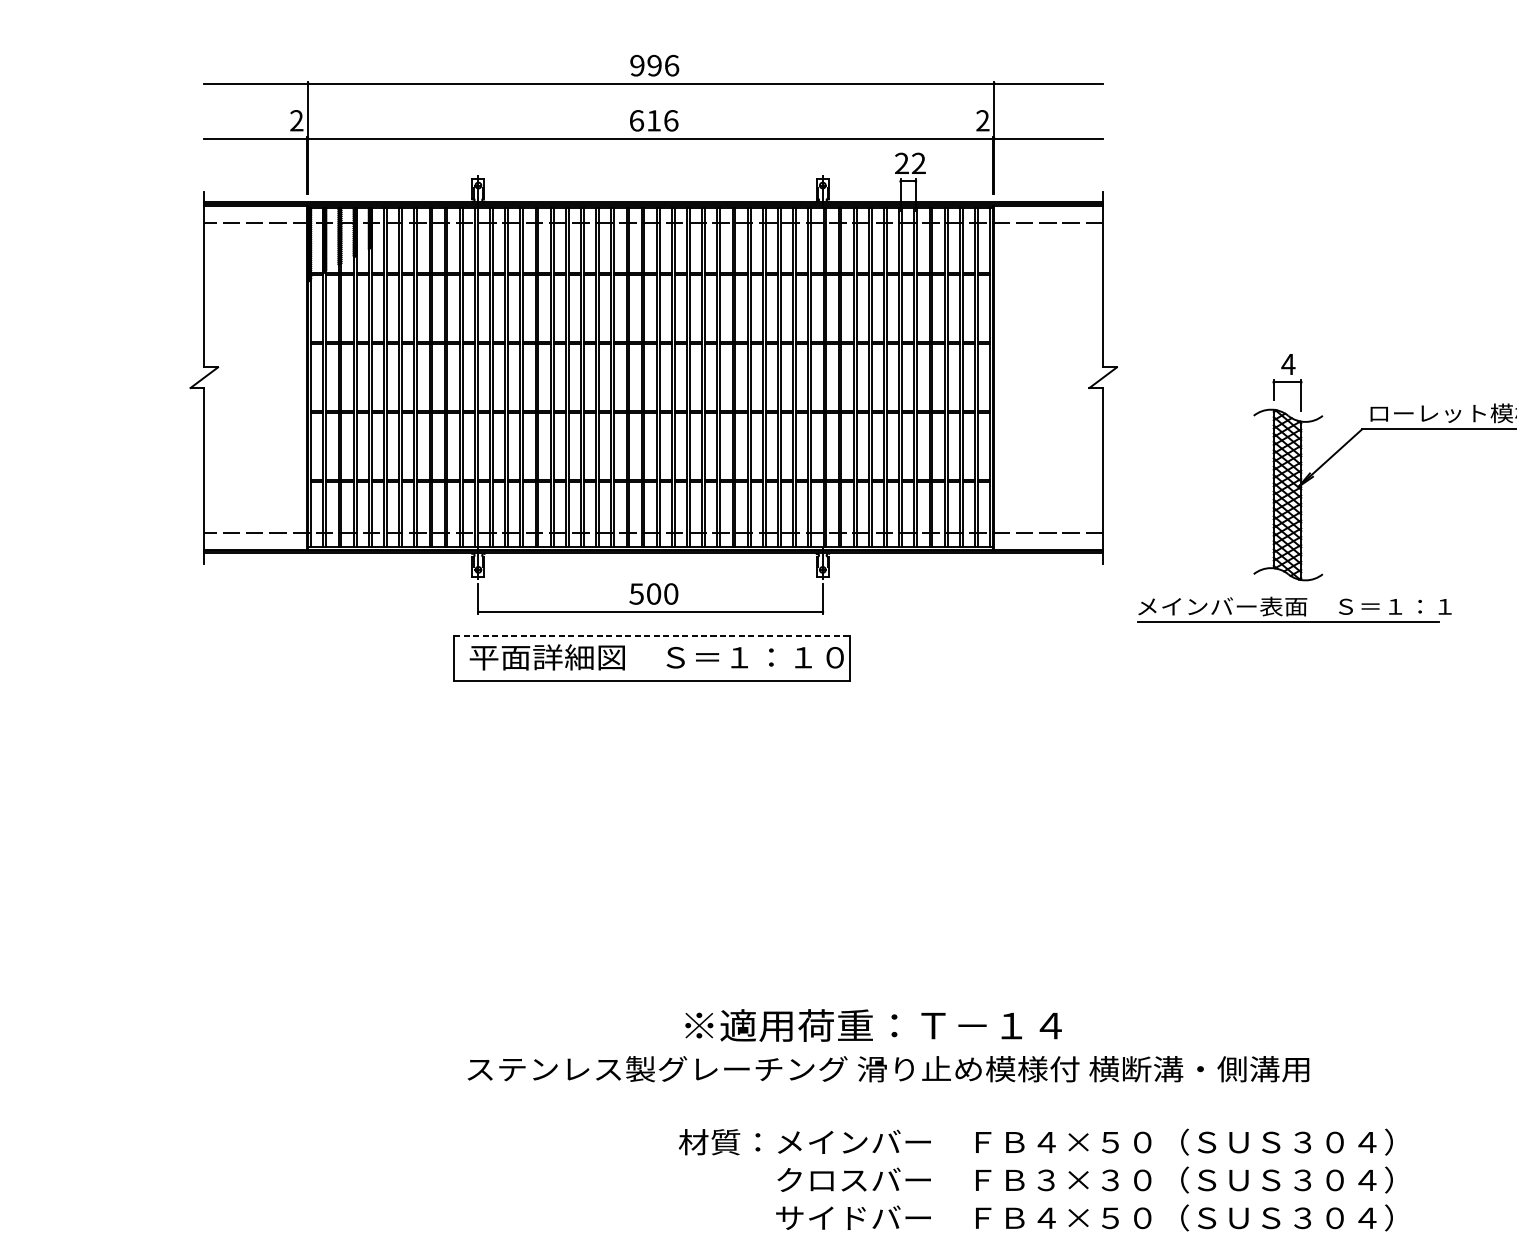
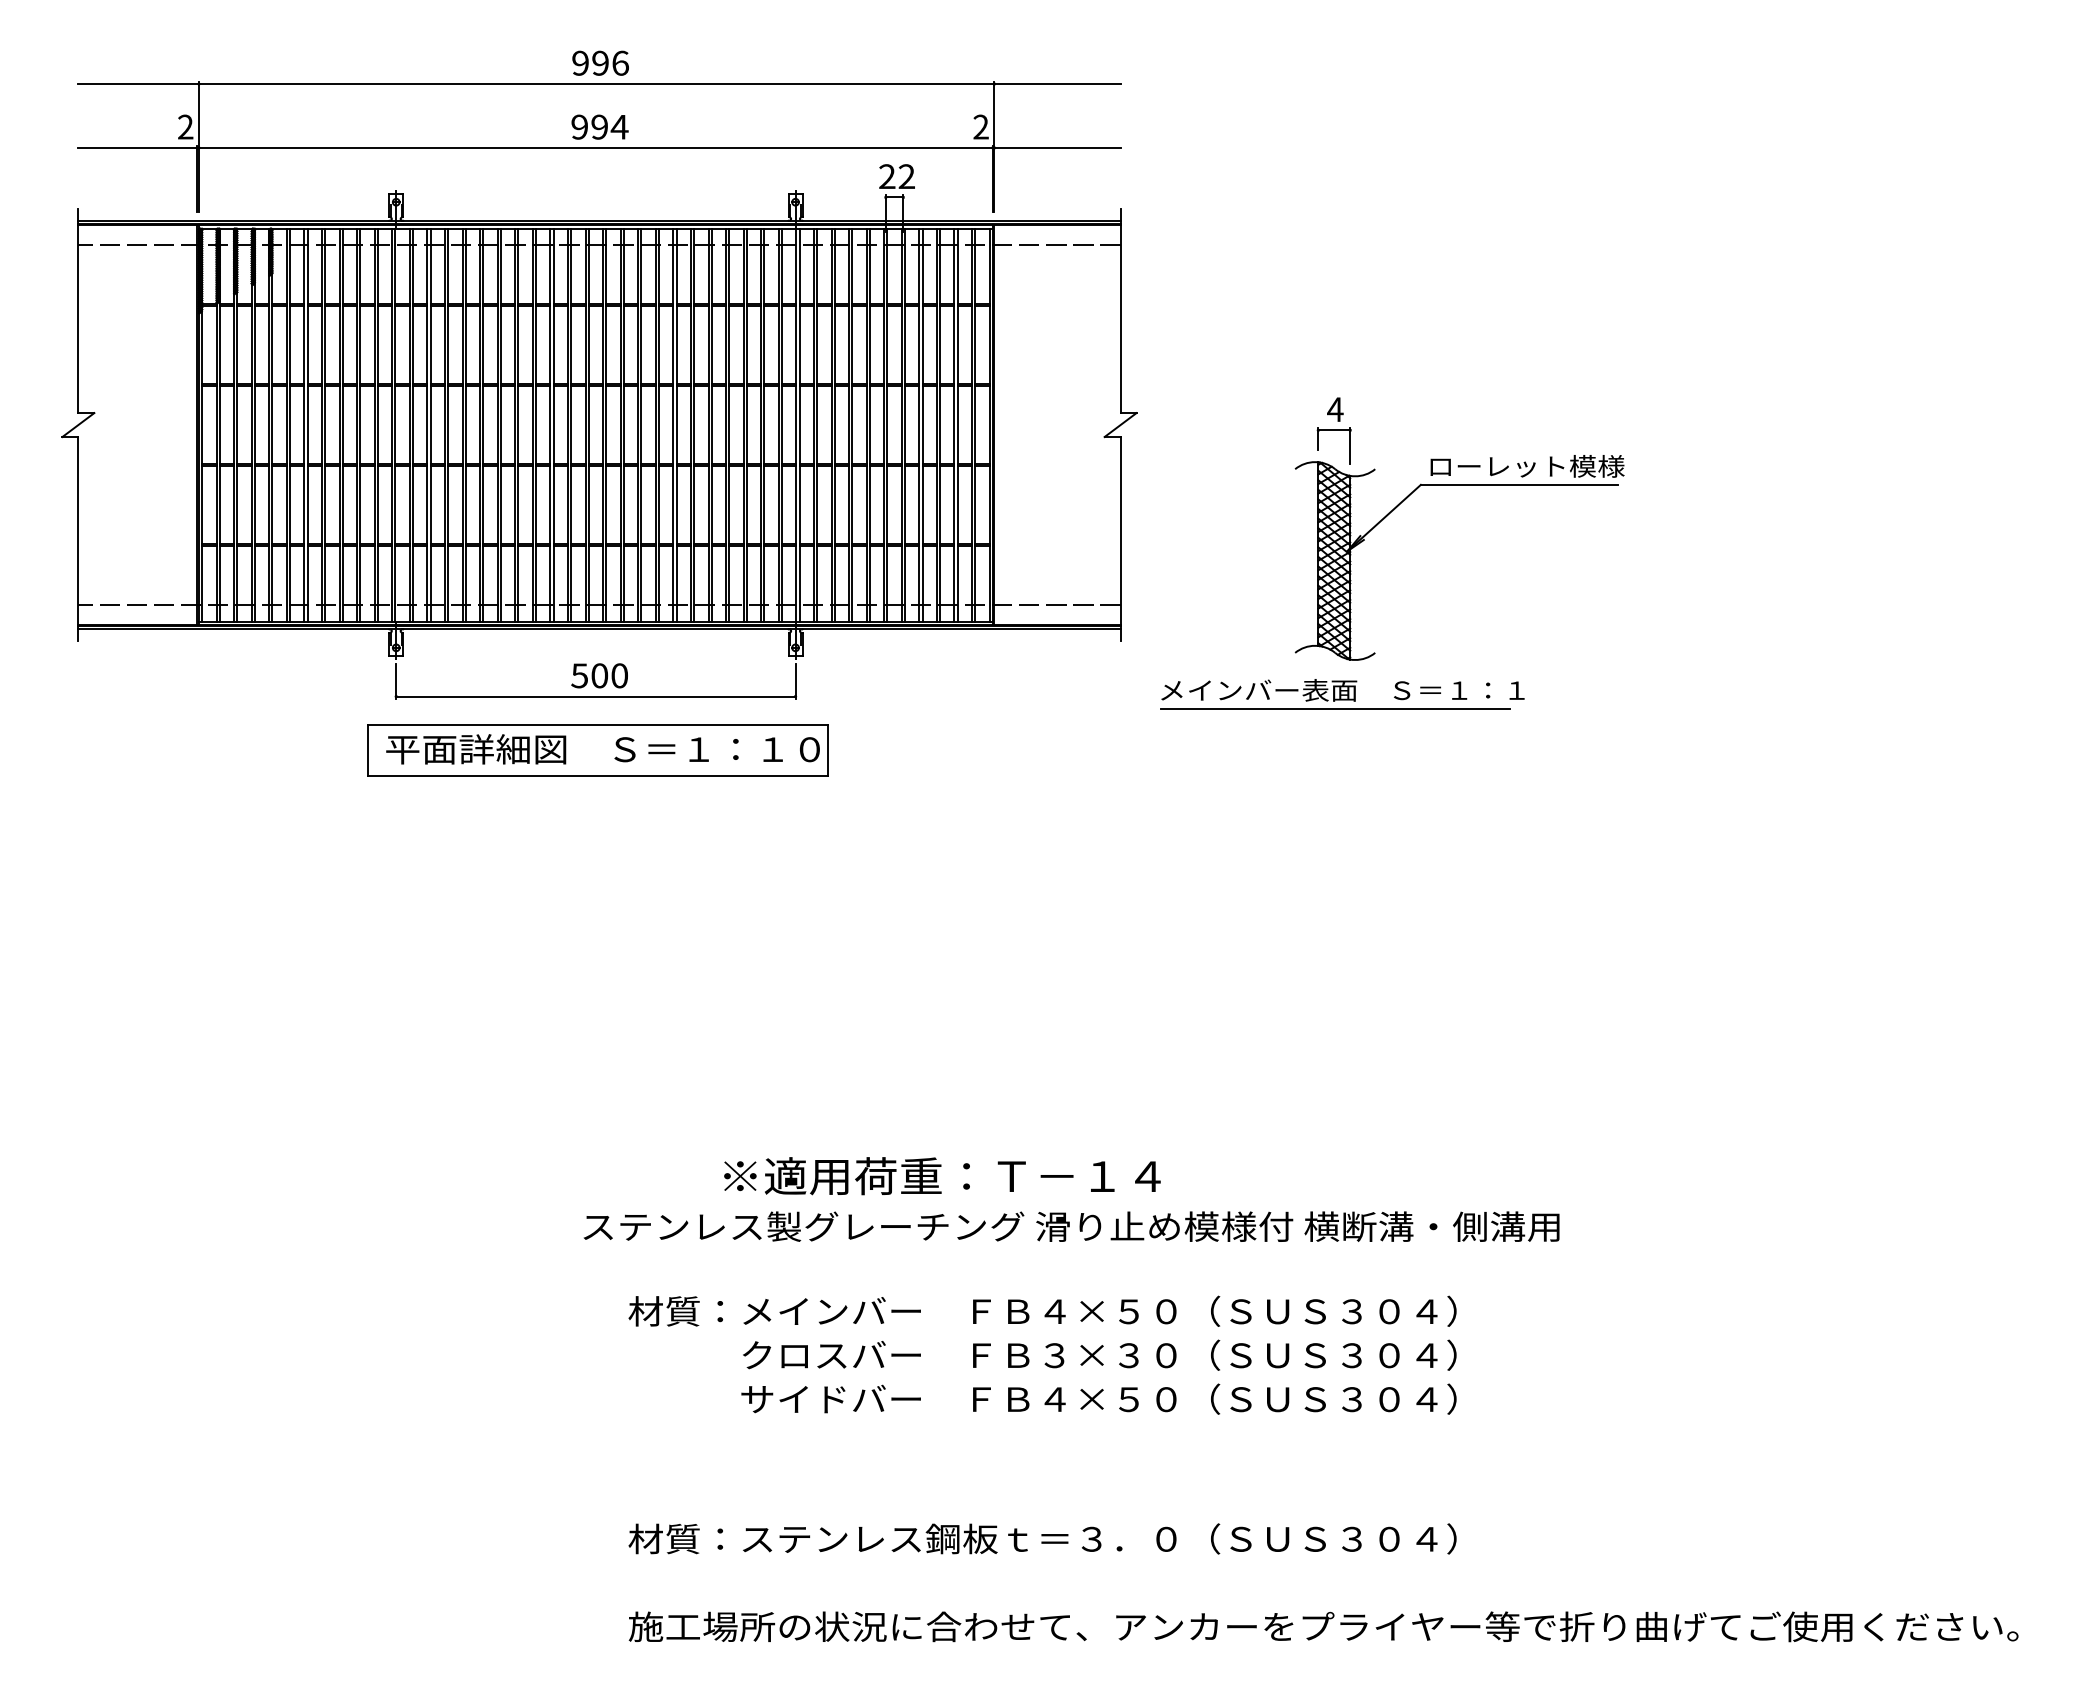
text: (653, 120) -> (599, 126), 616 -> 994
line: (652, 636) -> (597, 724), dashed -> solid
text: (873, 1025) -> (942, 1176), moved
text: (888, 1068) -> (1071, 1226), moved

